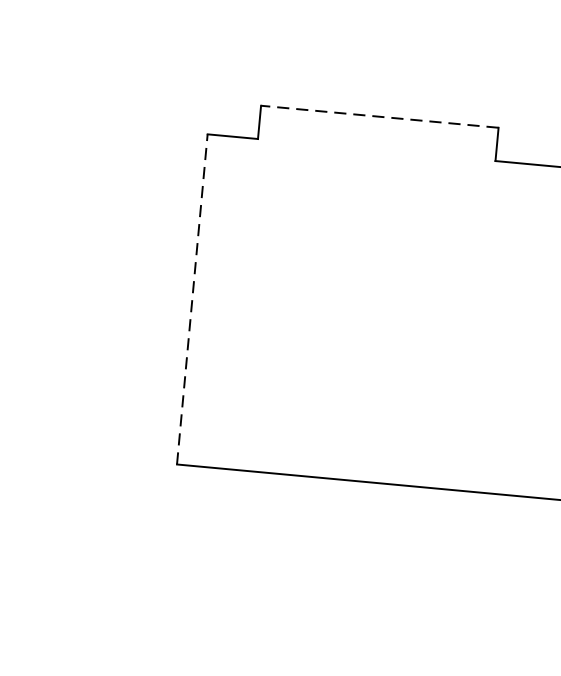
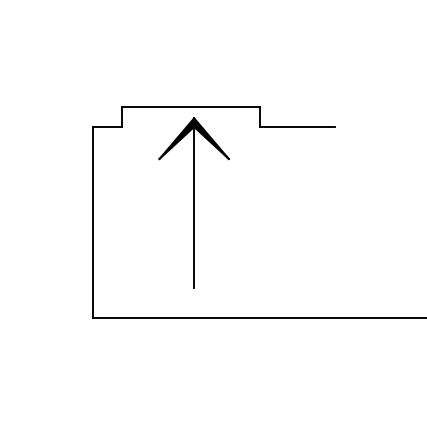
line: (379, 116) -> (190, 107), dashed -> solid
part: (369, 281) -> (193, 202), added
line: (192, 298) -> (93, 221), dashed -> solid

